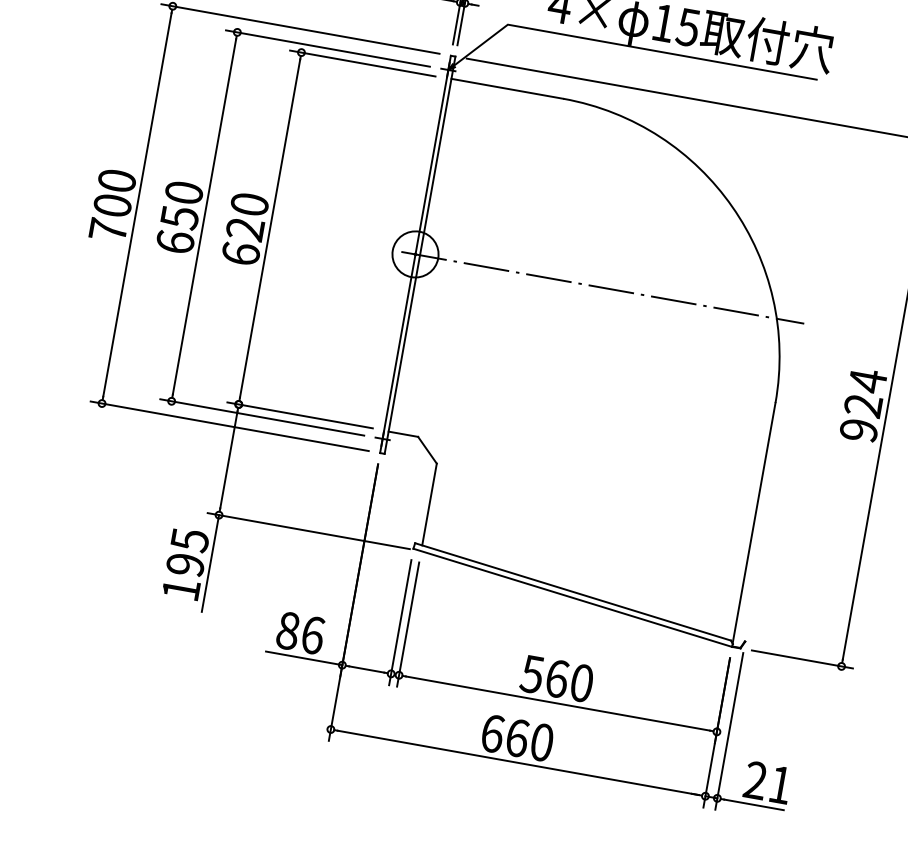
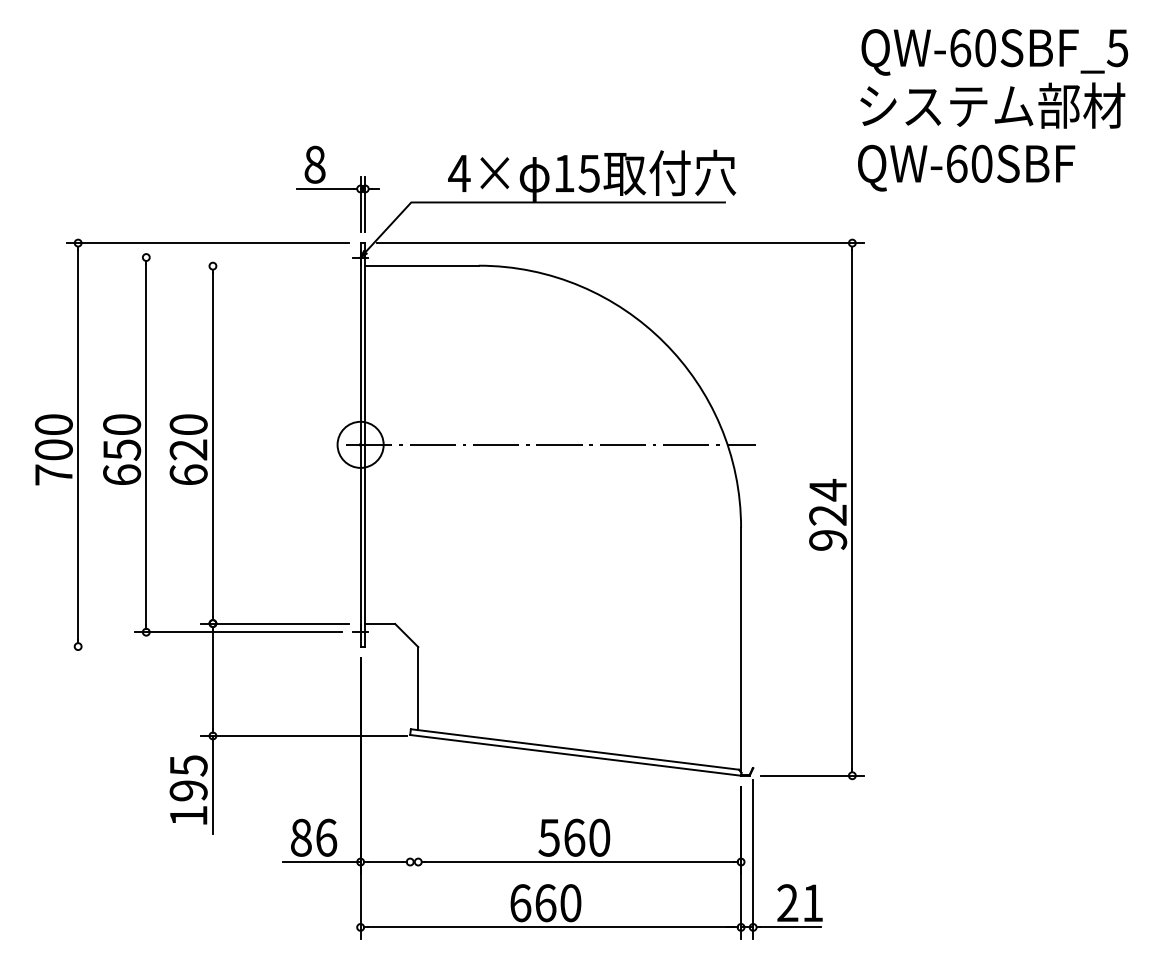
line: (327, 48) -> (237, 257), removed
line: (362, 63) -> (275, 266), removed
line: (229, 426) -> (207, 646), removed
line: (400, 622) -> (410, 809), removed
line: (408, 624) -> (418, 810), removed

